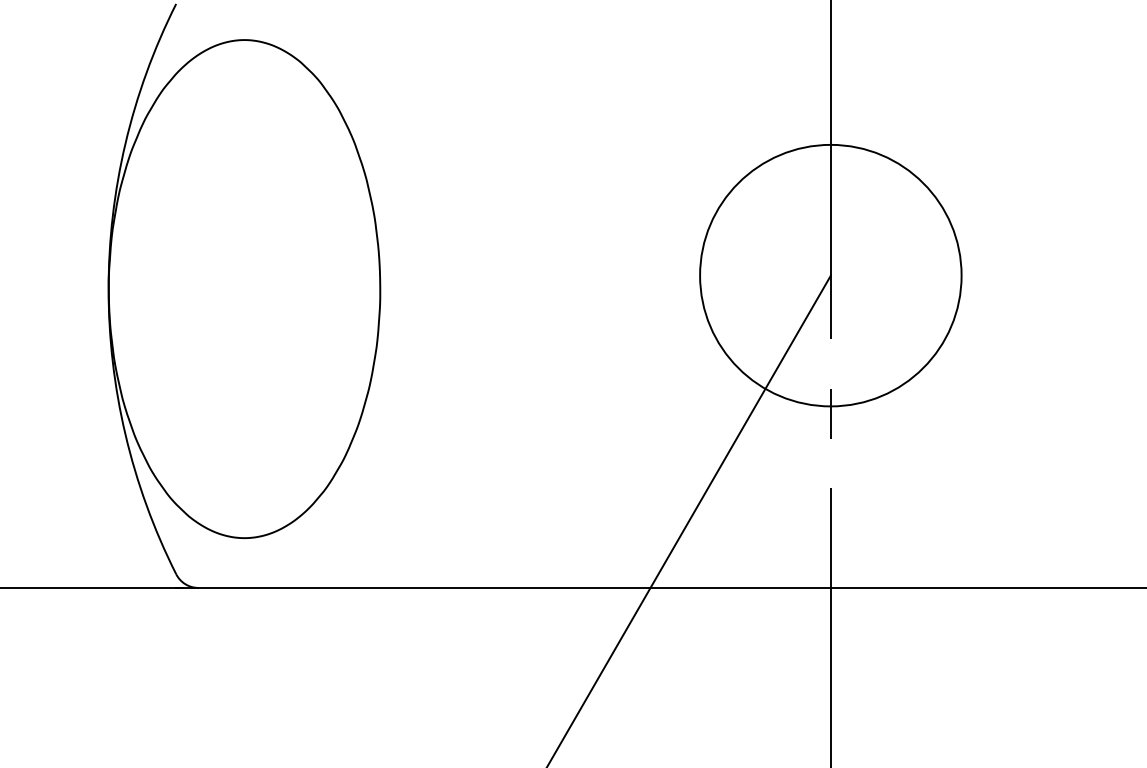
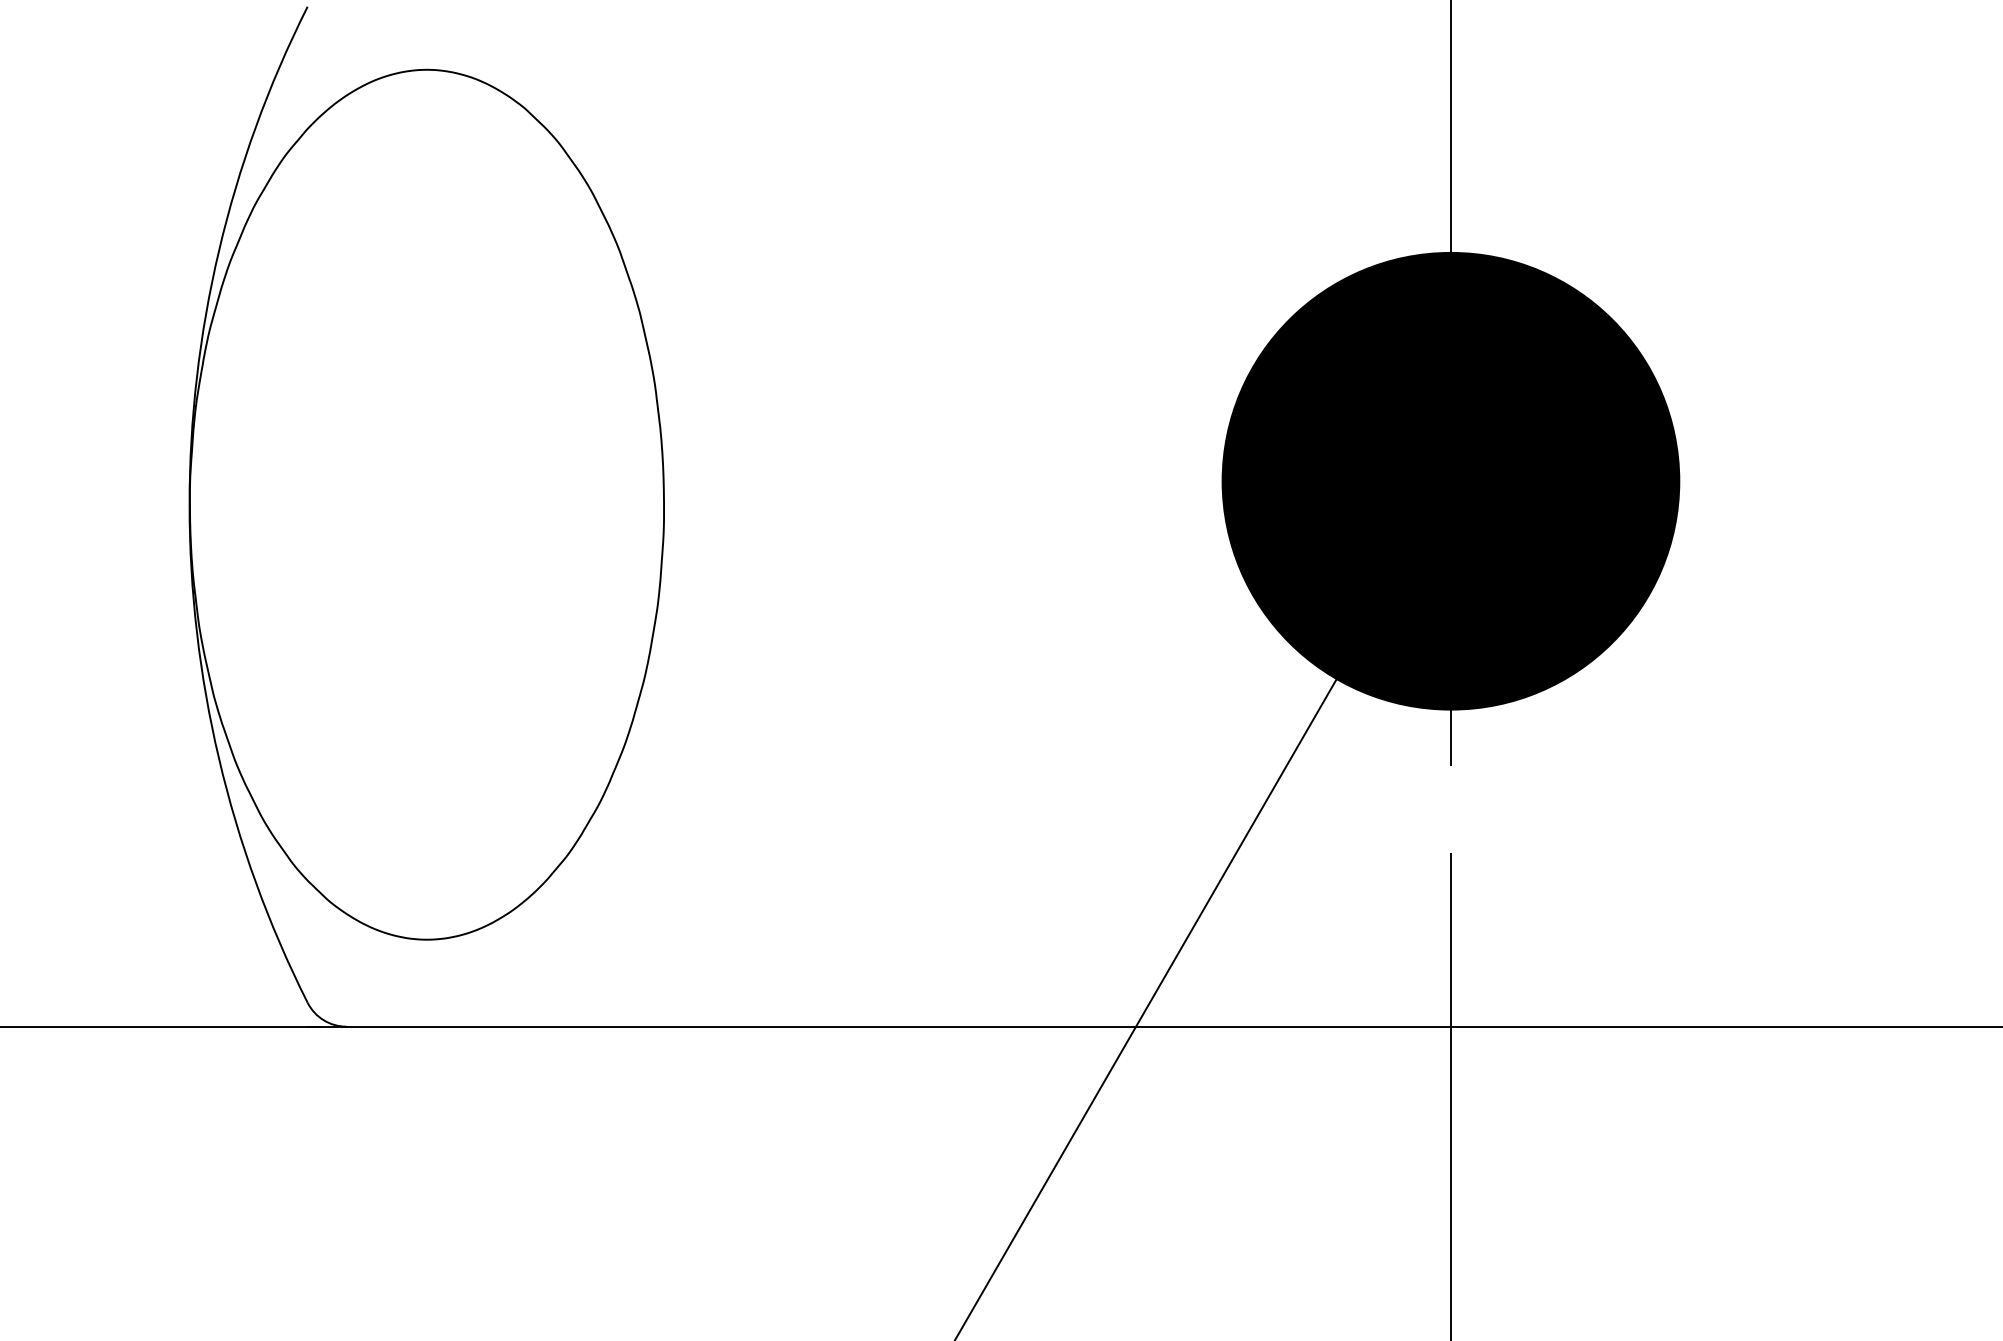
fill: (830, 275) -> (1450, 481), added

